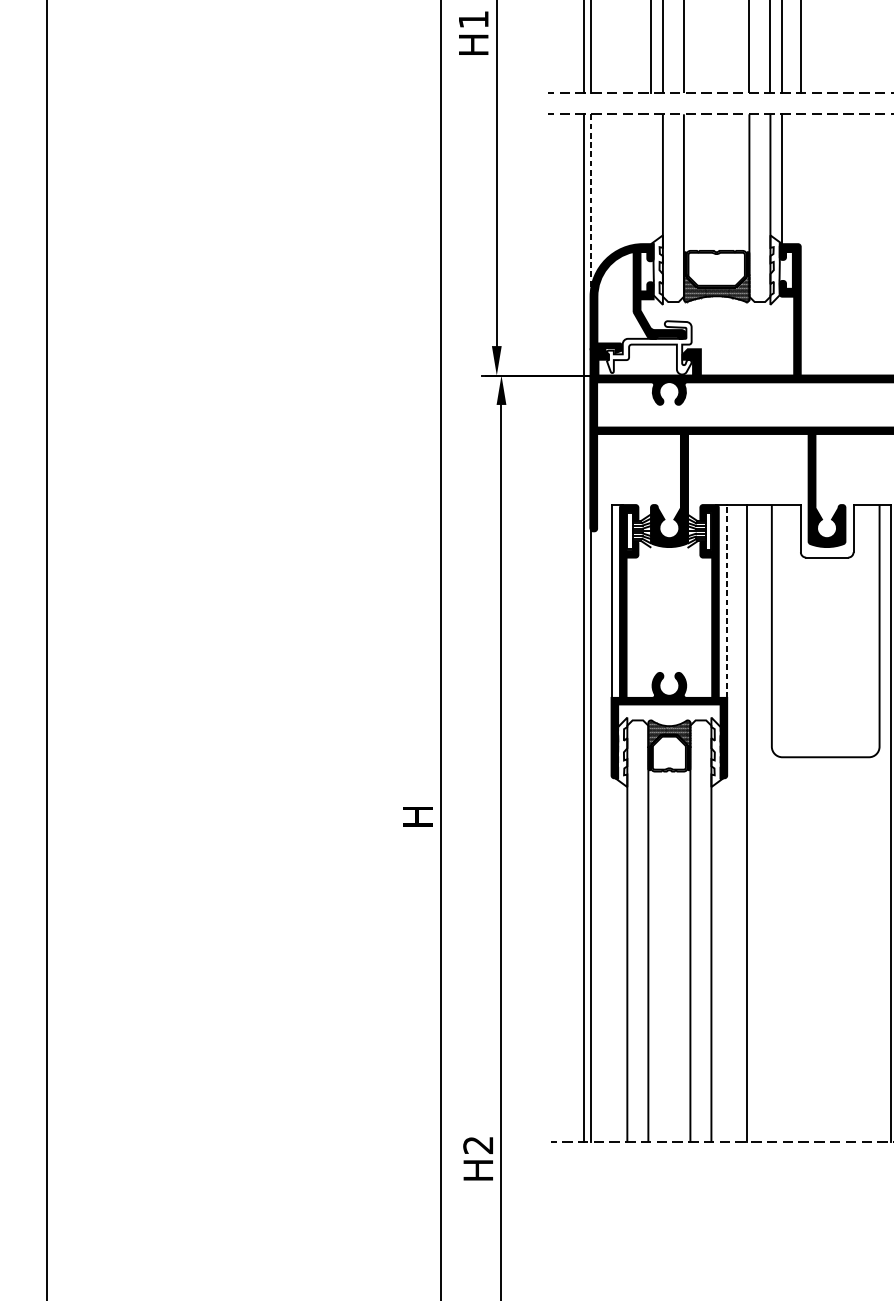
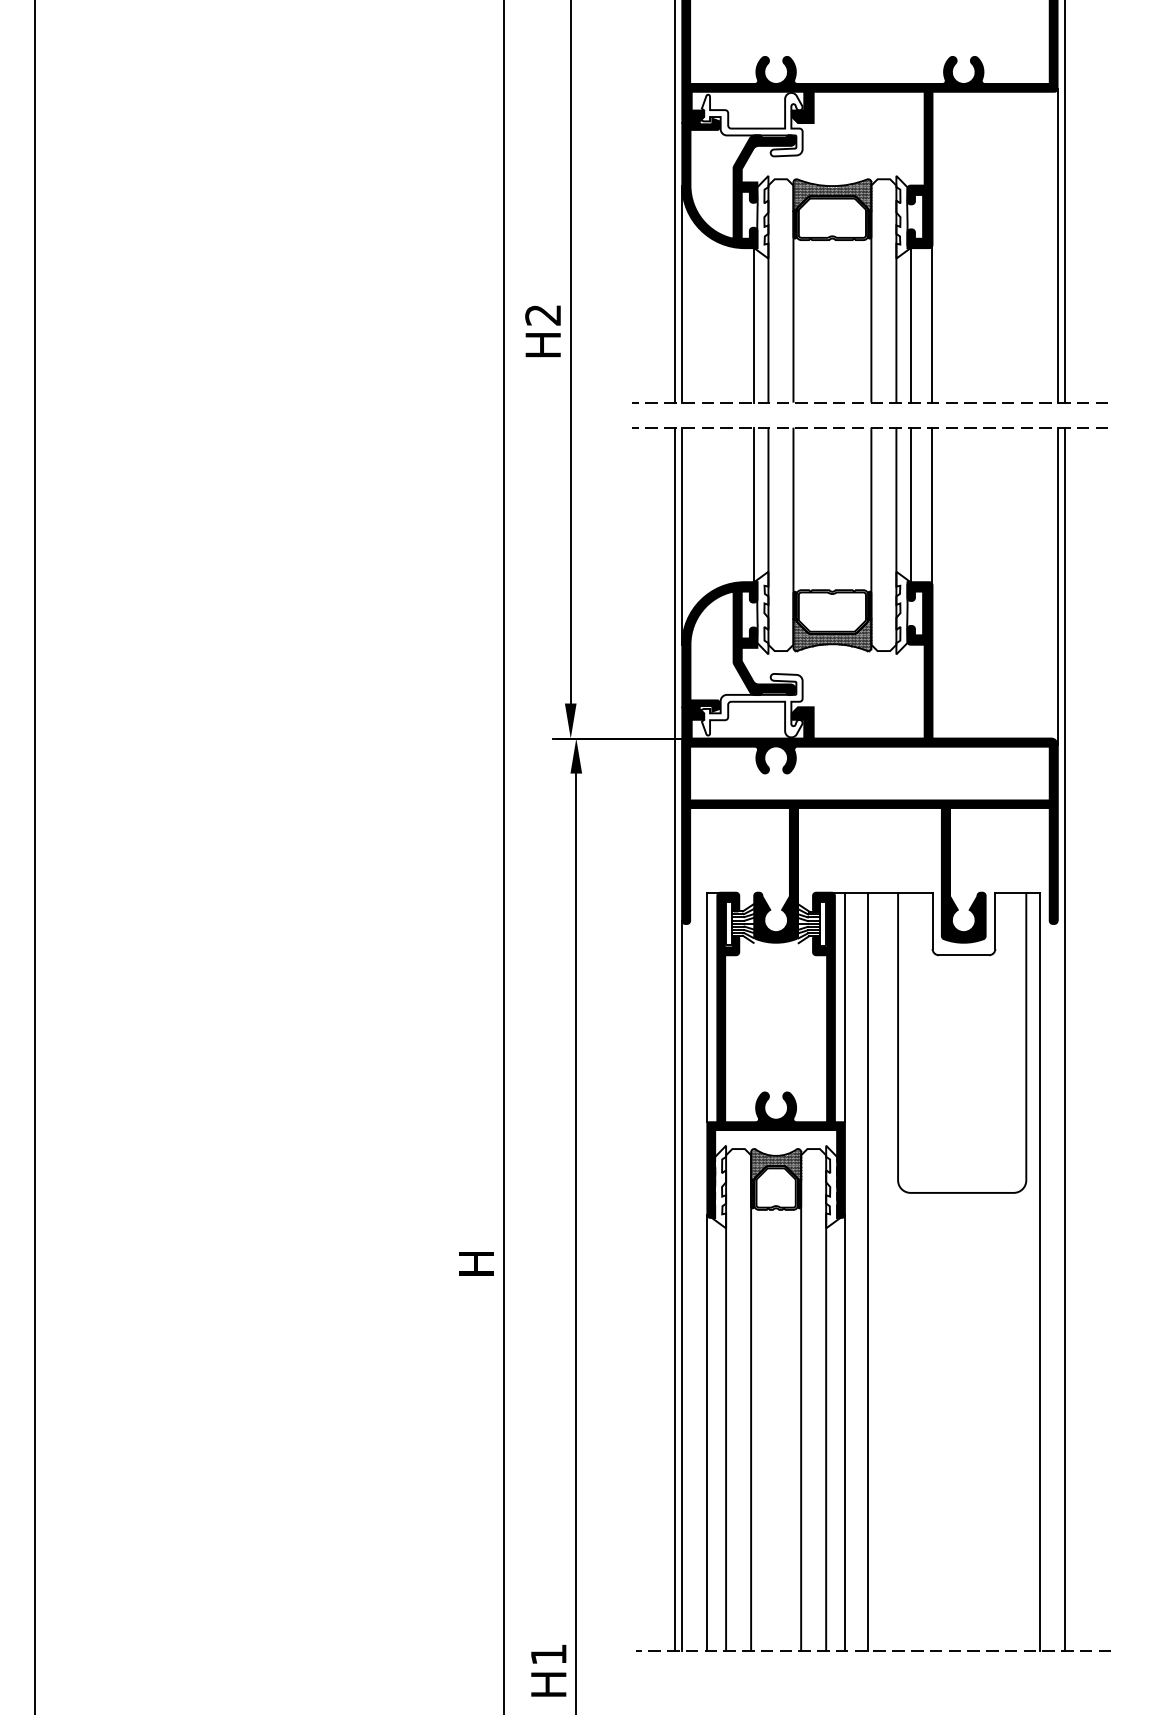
text: (473, 20) -> (542, 315), H1 -> H2
line: (651, 178) -> (754, 504), added
line: (800, 180) -> (932, 506), added
line: (590, 205) -> (682, 536), dashed -> solid
line: (726, 601) -> (844, 1007), dashed -> solid
line: (611, 958) -> (707, 1432), added
line: (726, 958) -> (844, 1432), added
text: (478, 1145) -> (548, 1654), H2 -> H1

